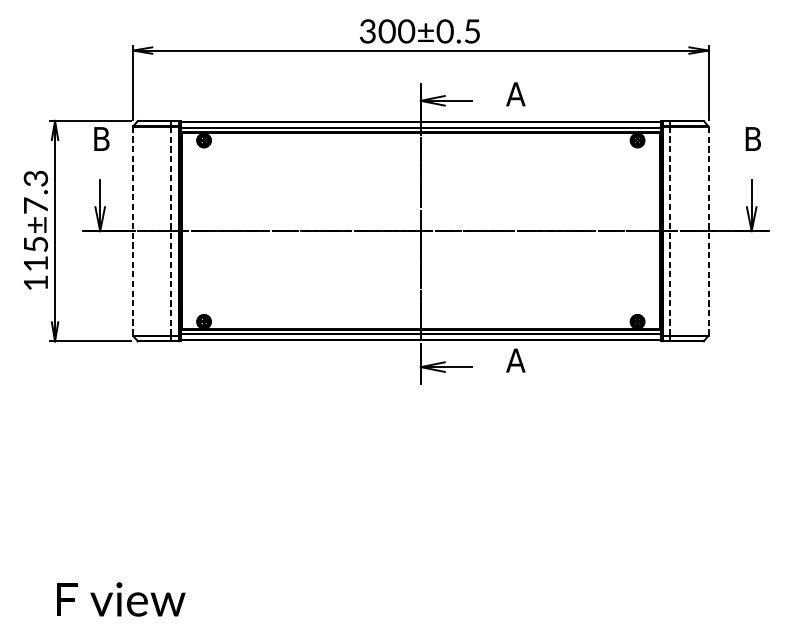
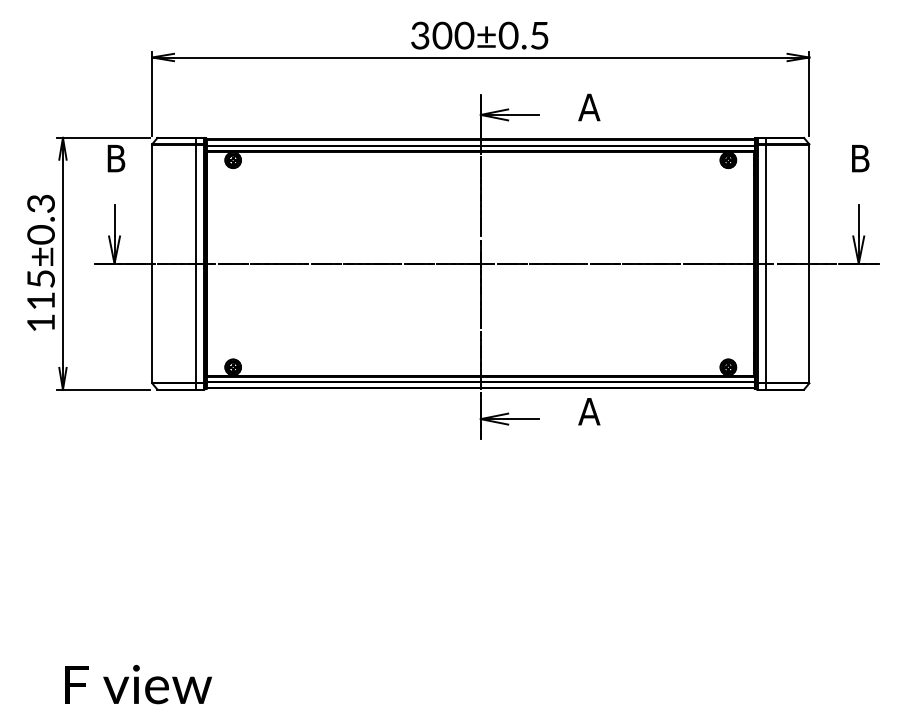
text: (35, 205) -> (40, 234), 115±7.3 -> 115±0.3
line: (171, 230) -> (195, 263), dashed -> solid
line: (708, 230) -> (809, 263), dashed -> solid
line: (133, 231) -> (152, 264), dashed -> solid
line: (670, 231) -> (765, 264), dashed -> solid

